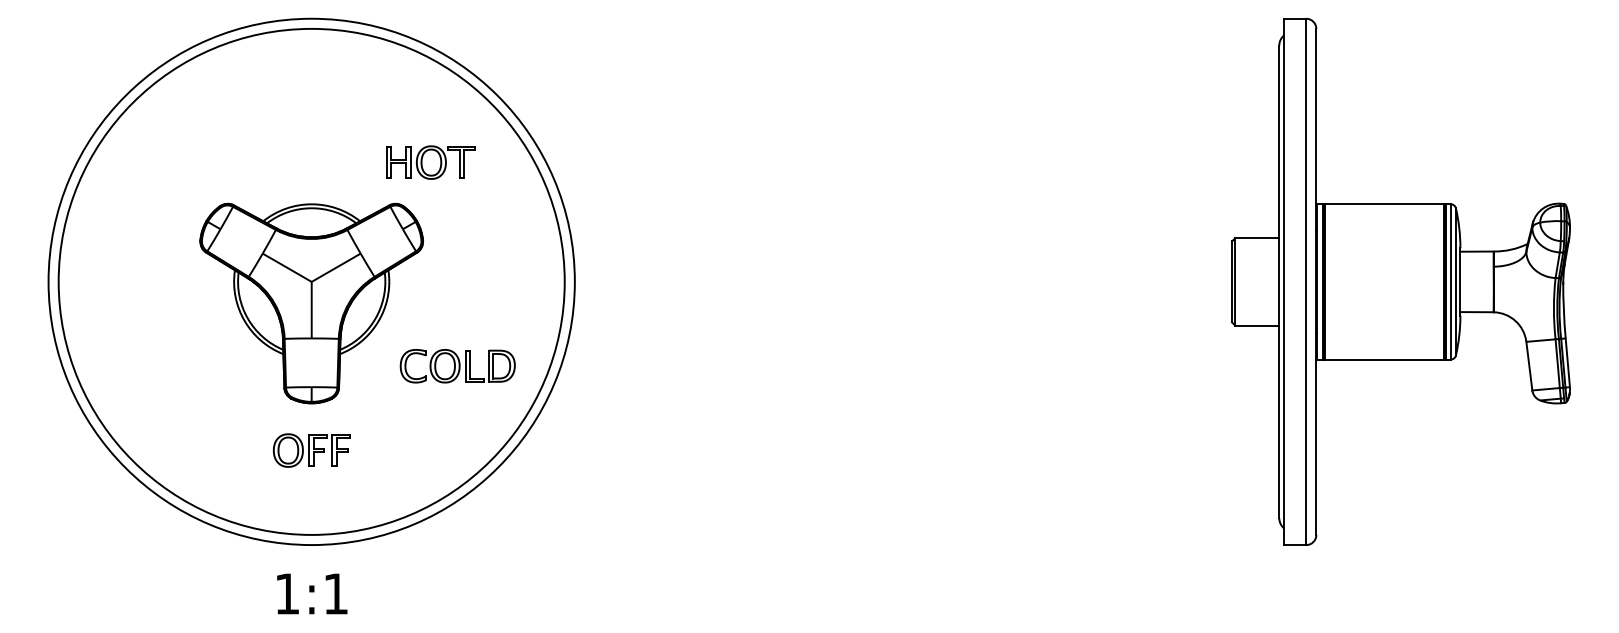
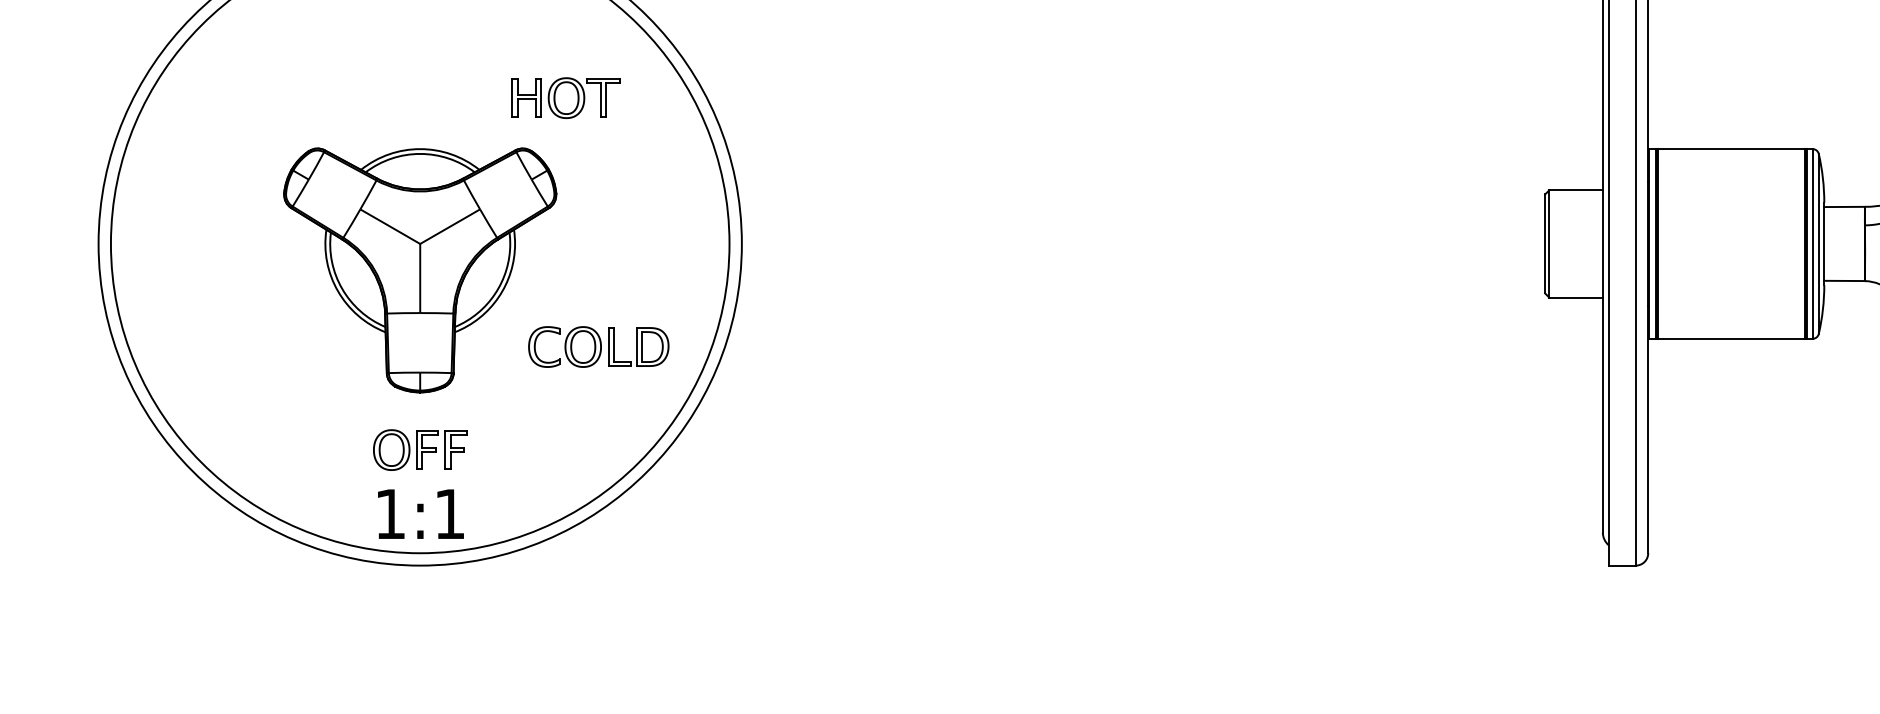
text: (312, 593) -> (421, 513), moved

